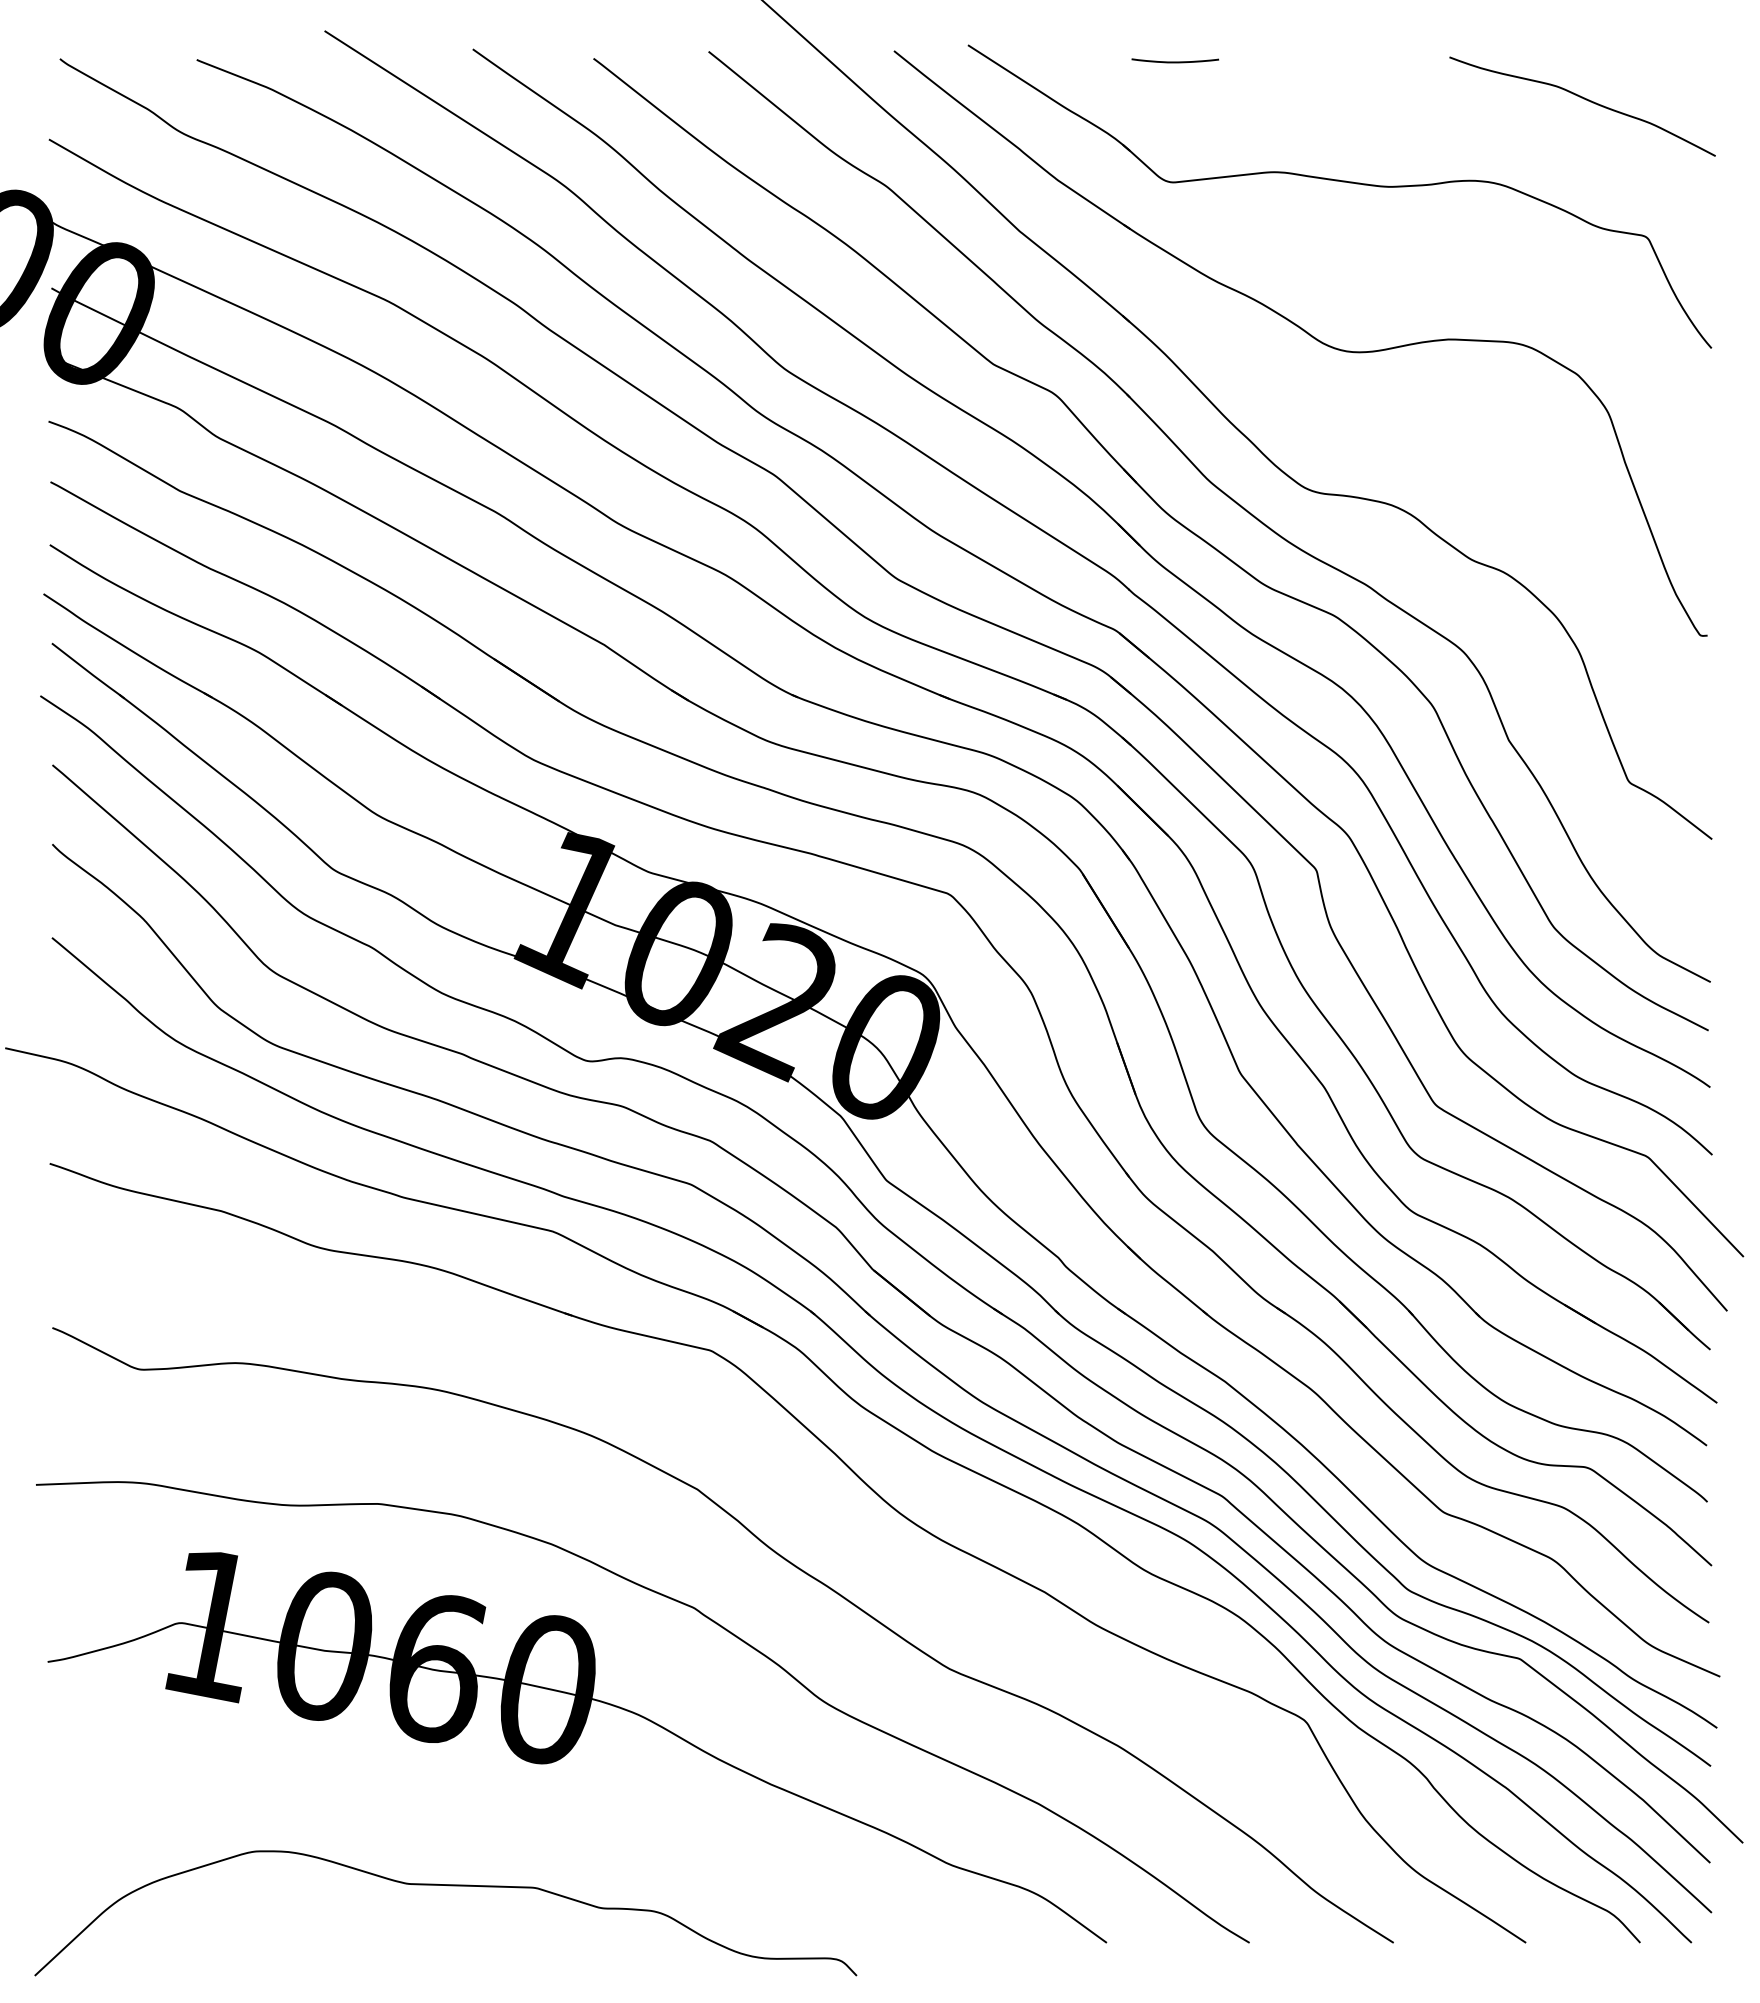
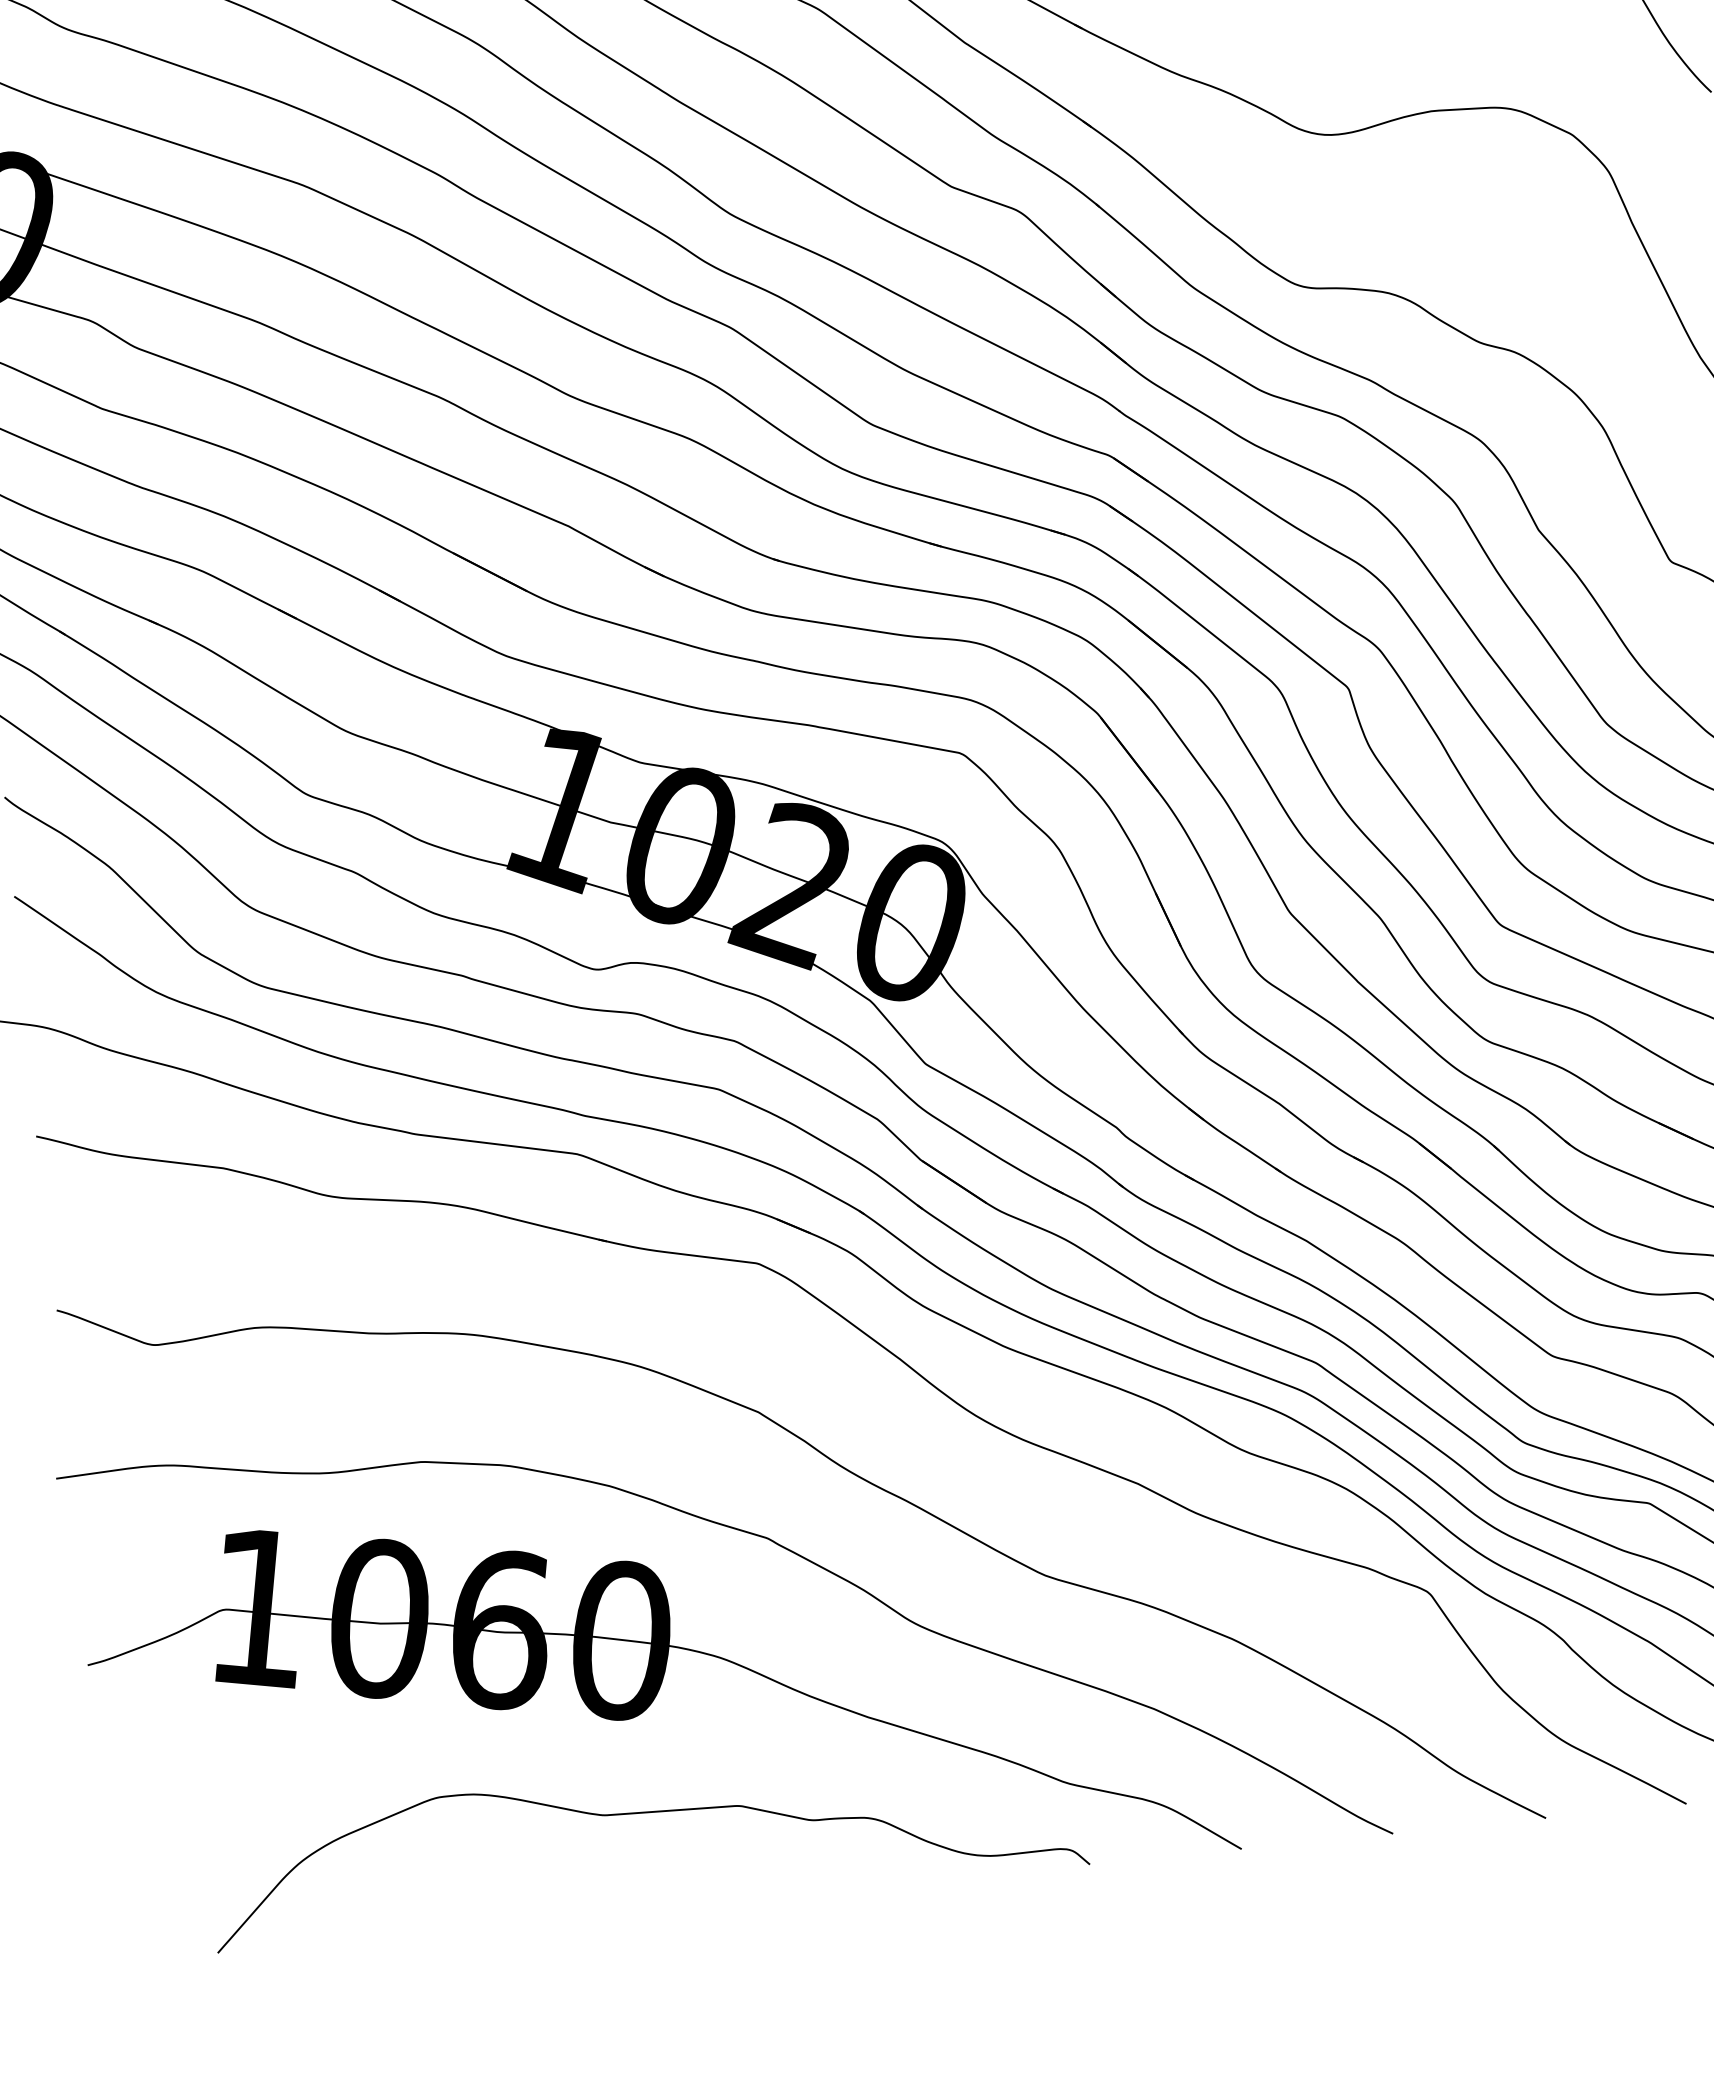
curve: (448, 1886) -> (647, 1813), moved

